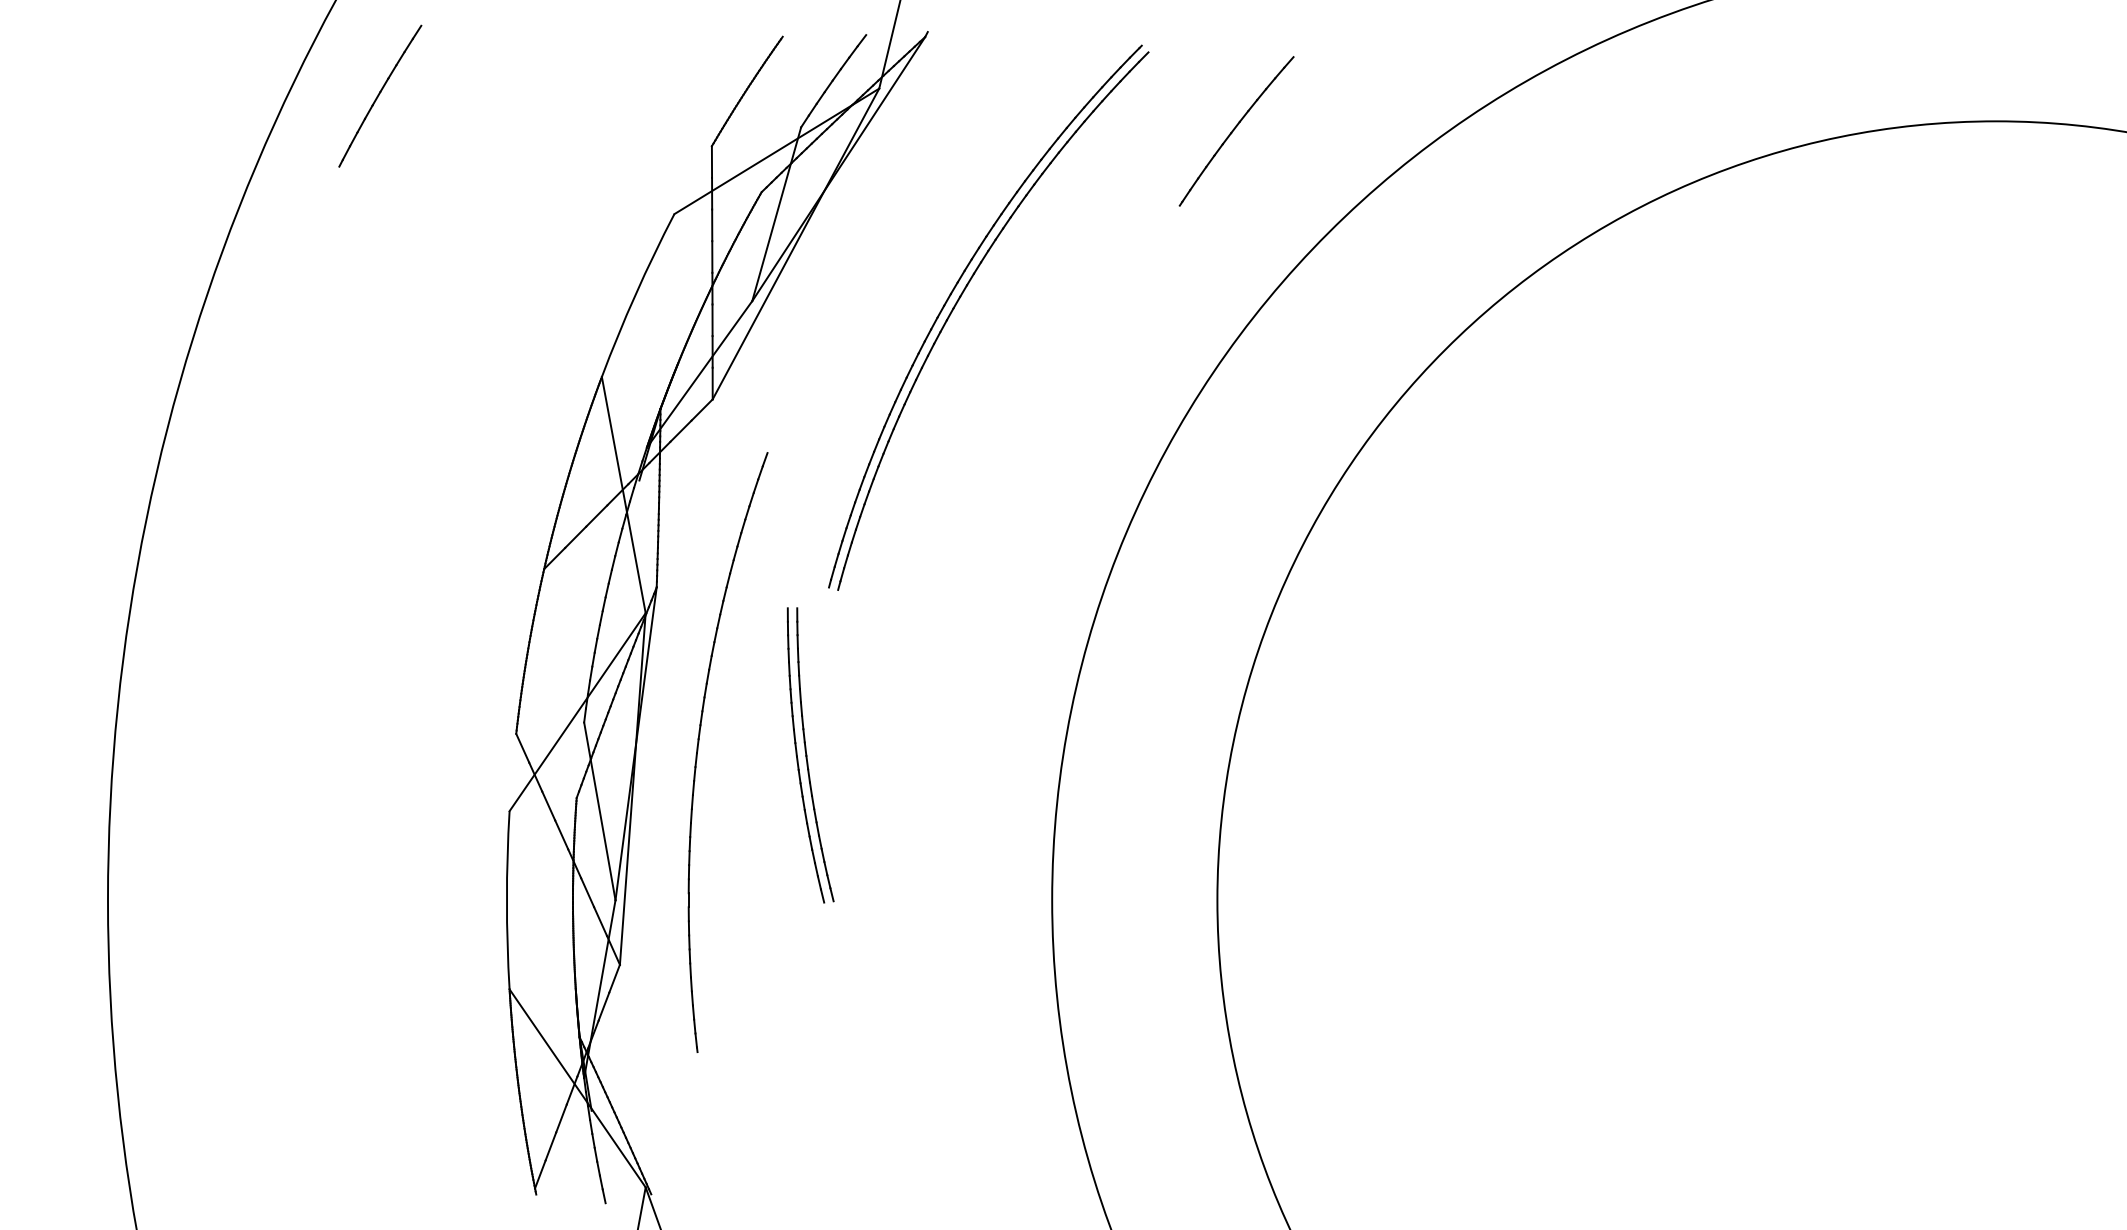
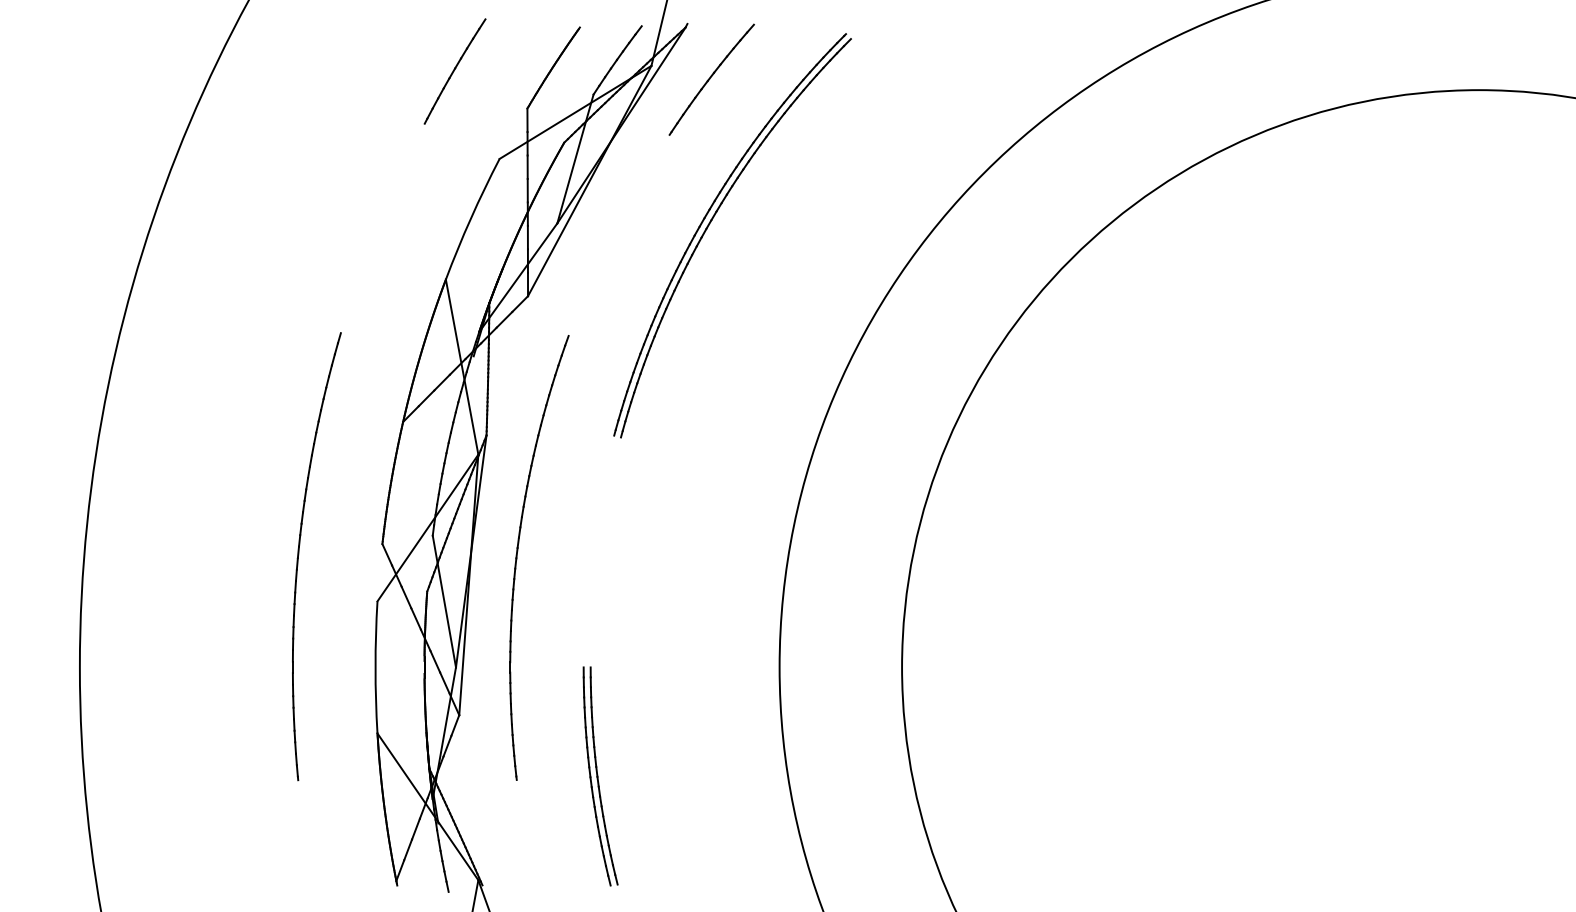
part: (380, 95) -> (455, 70), moved
part: (1236, 131) -> (711, 79), moved
part: (403, 750) -> (298, 556), added
part: (810, 755) -> (600, 776), moved

